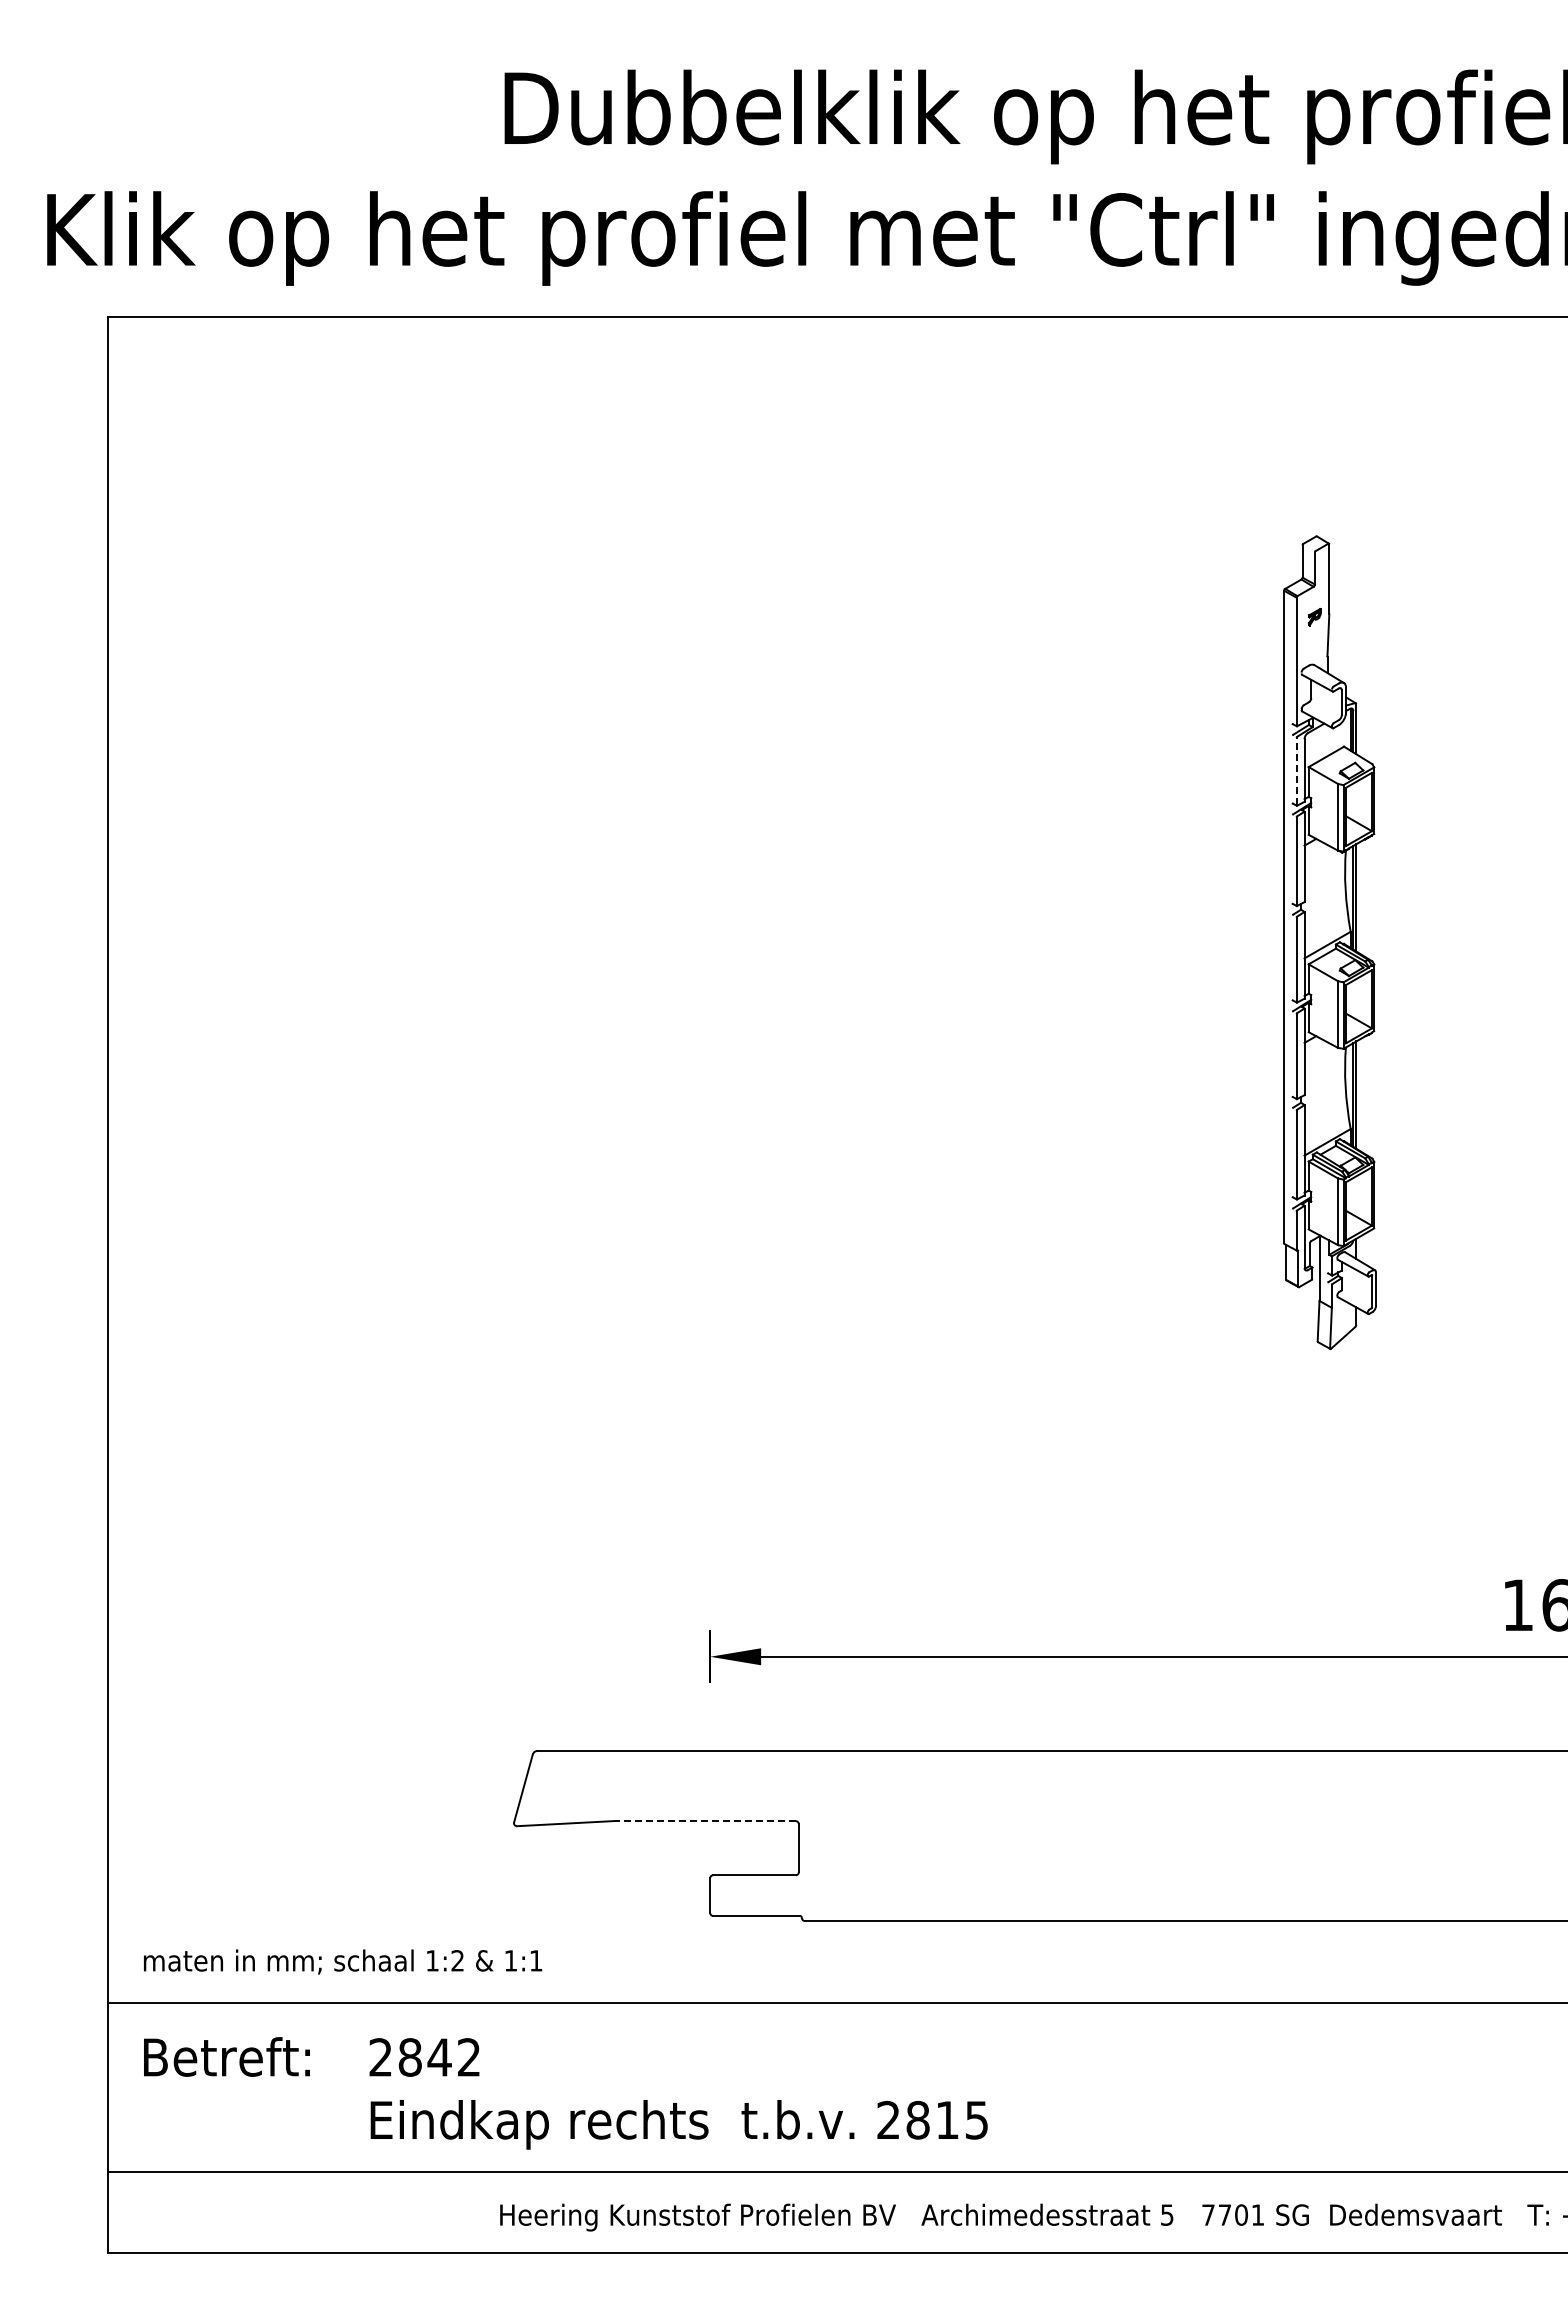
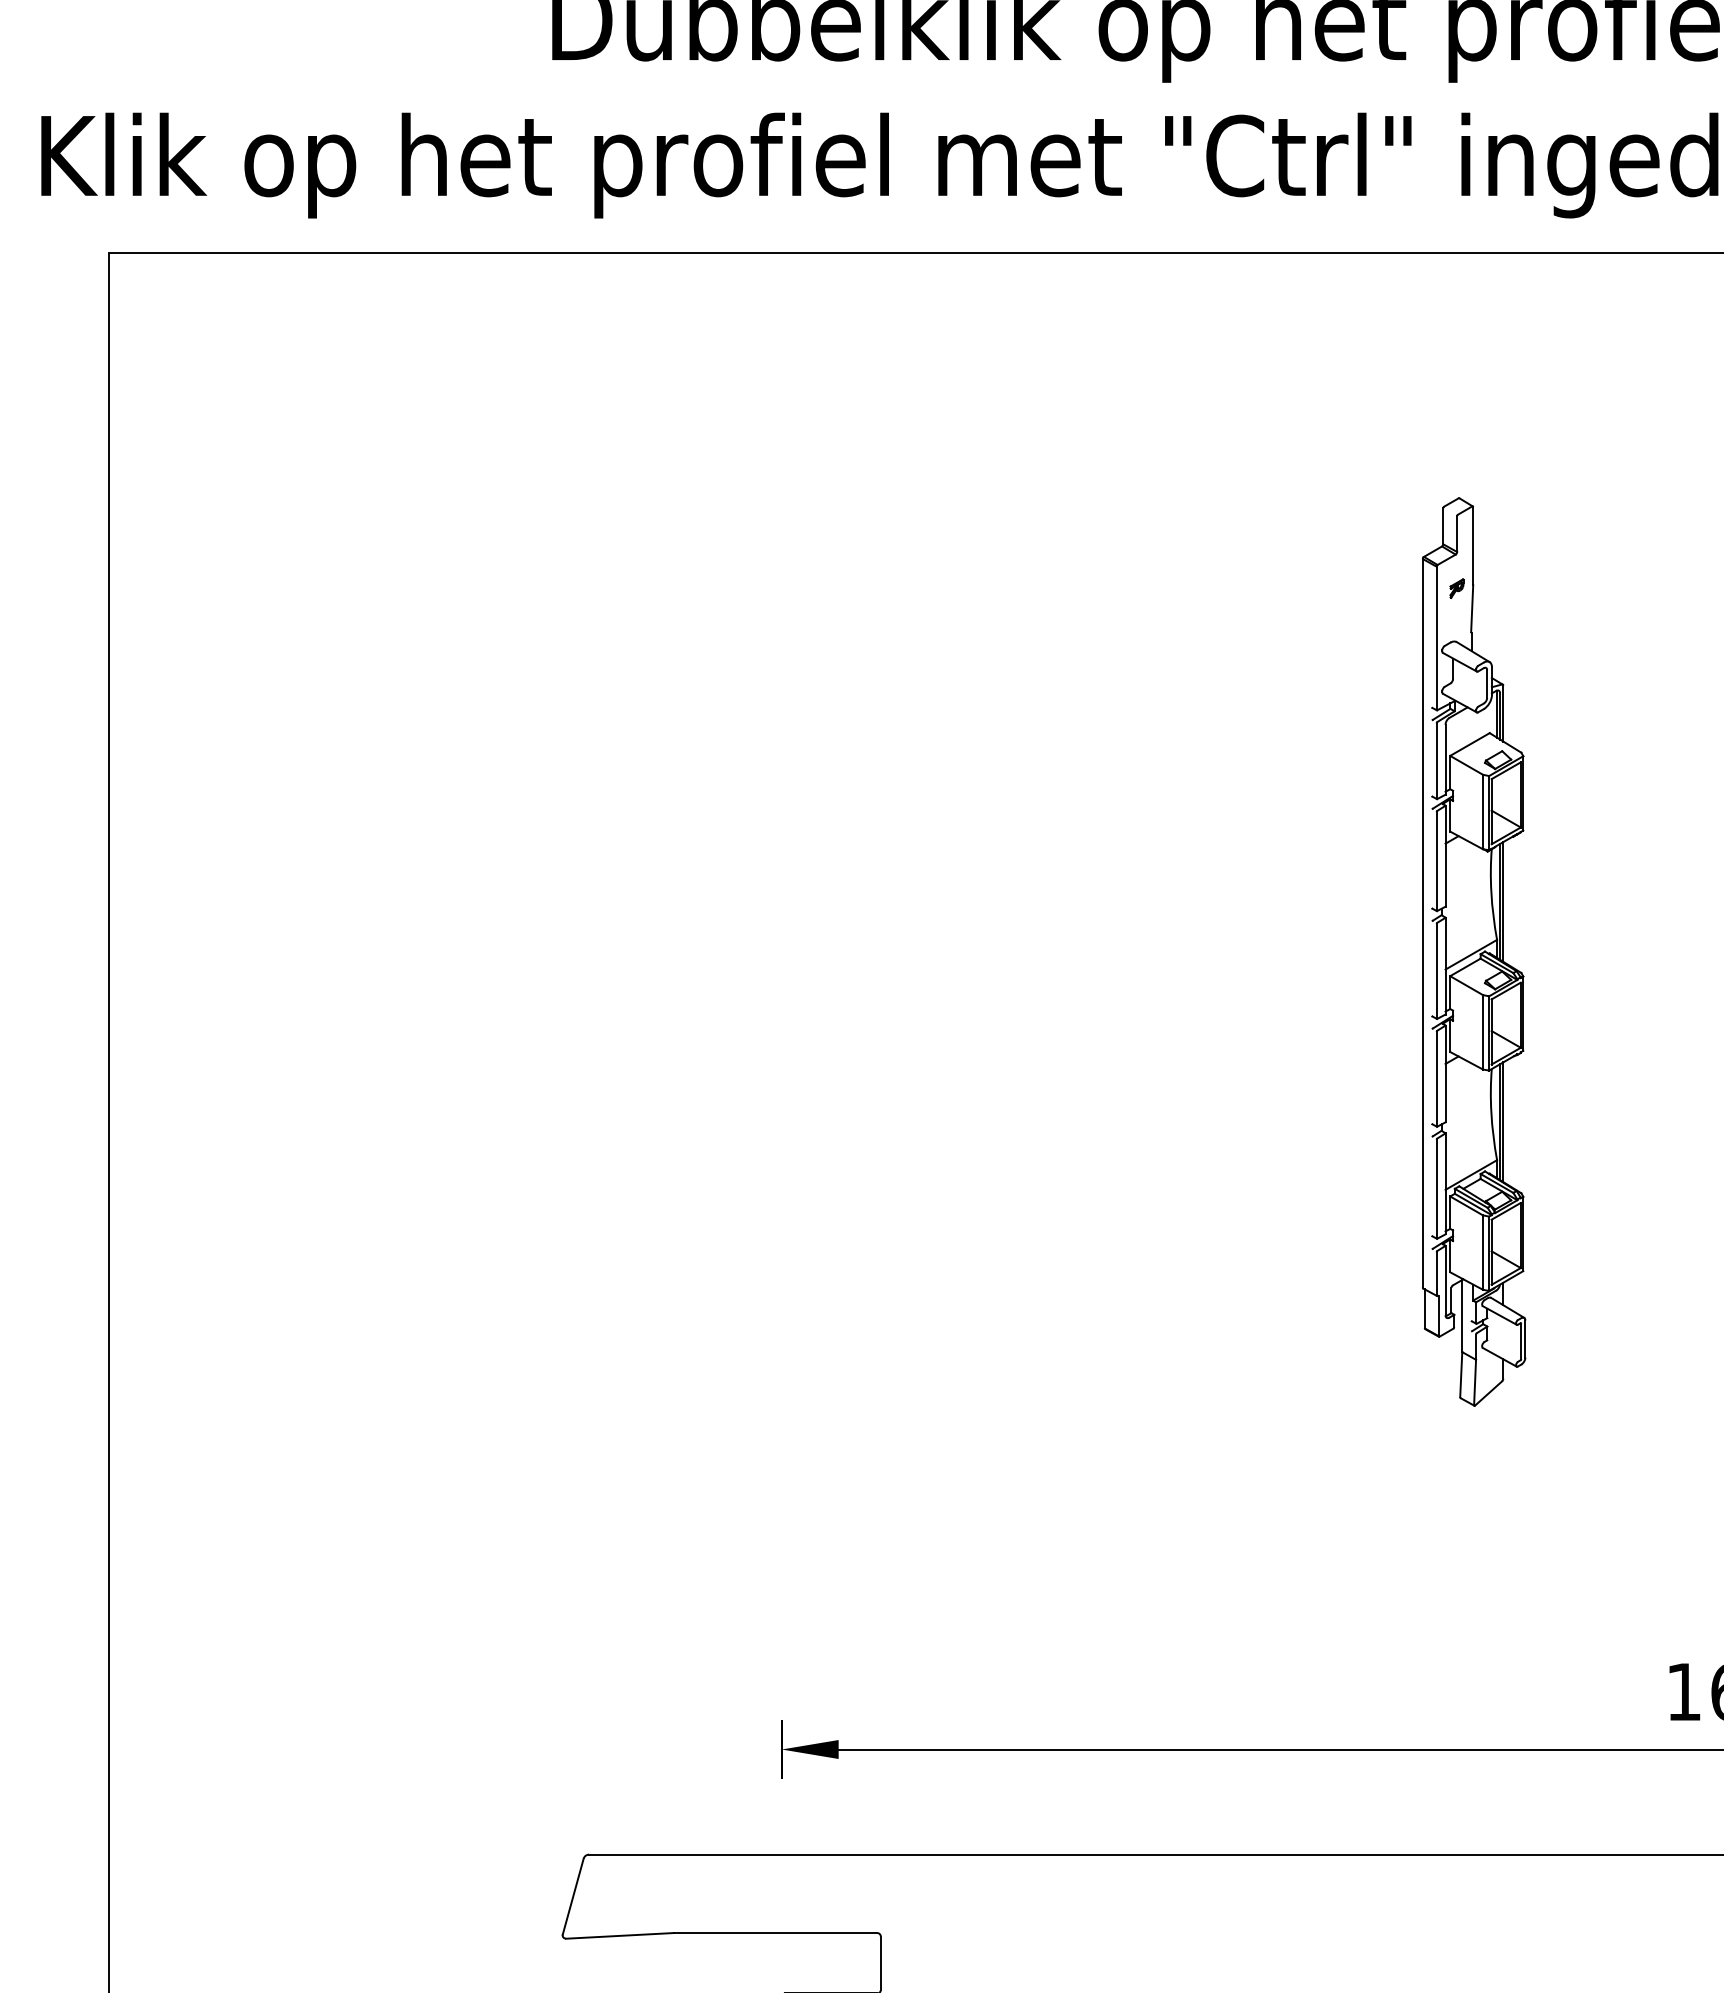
line: (1296, 771) -> (1436, 760), dashed -> solid
line: (704, 1821) -> (775, 1933), dashed -> solid

